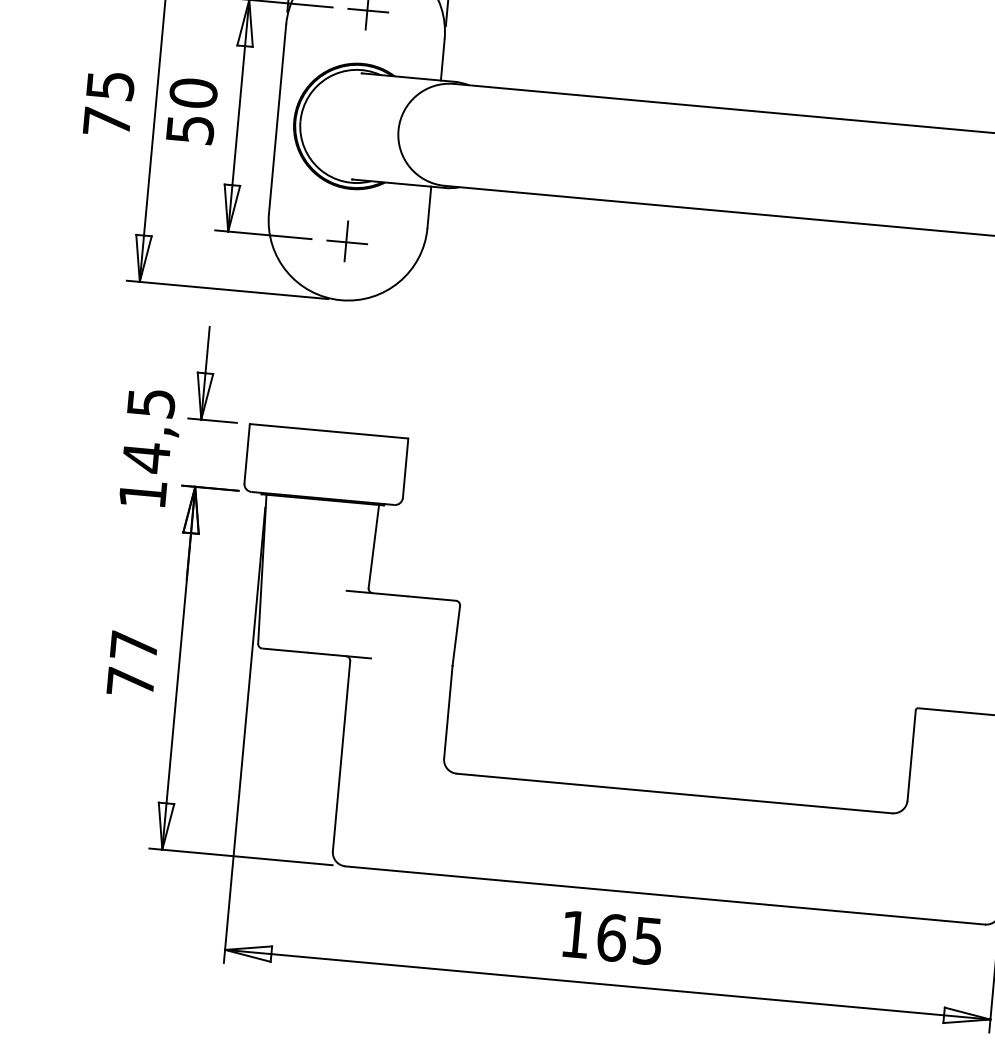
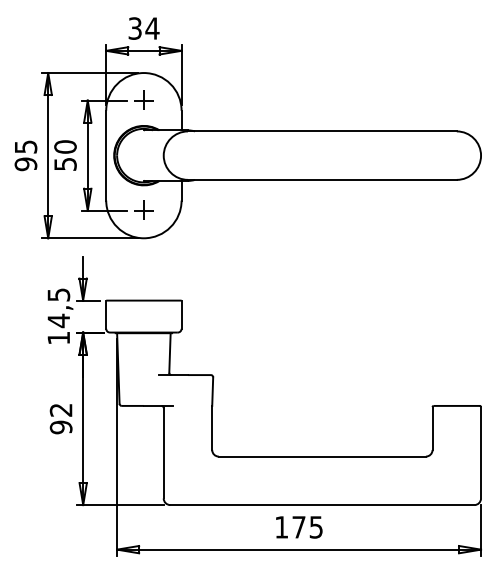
text: (106, 122) -> (25, 164), 75 -> 95
text: (131, 663) -> (60, 418), 77 -> 92
text: (610, 938) -> (298, 527), 165 -> 175

